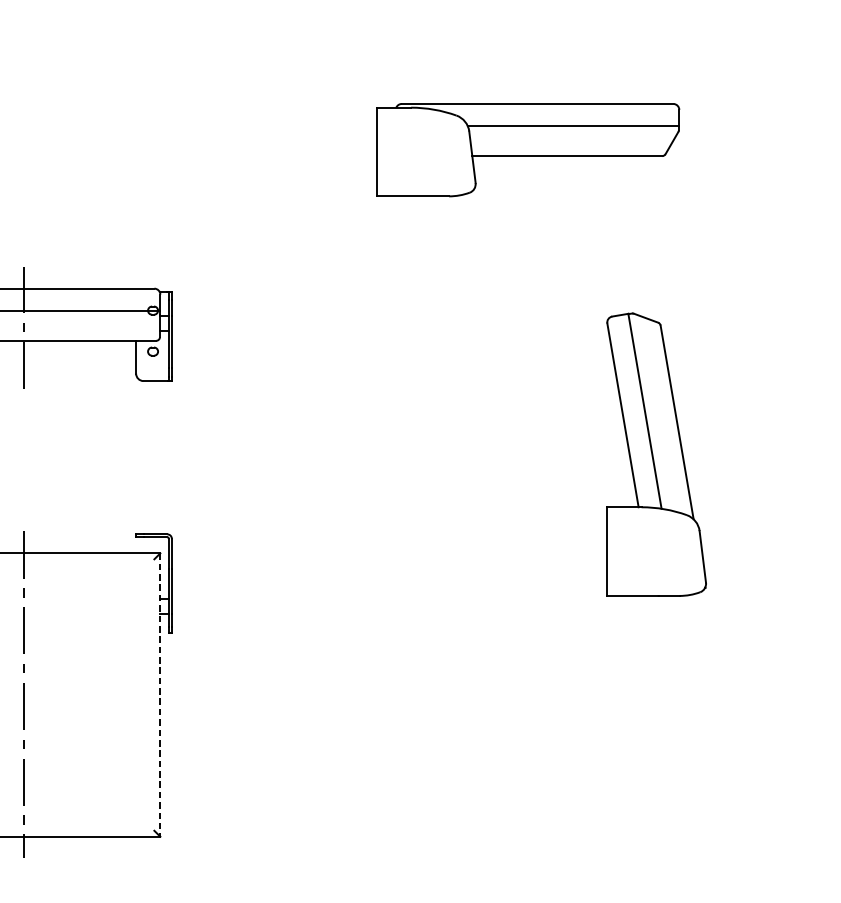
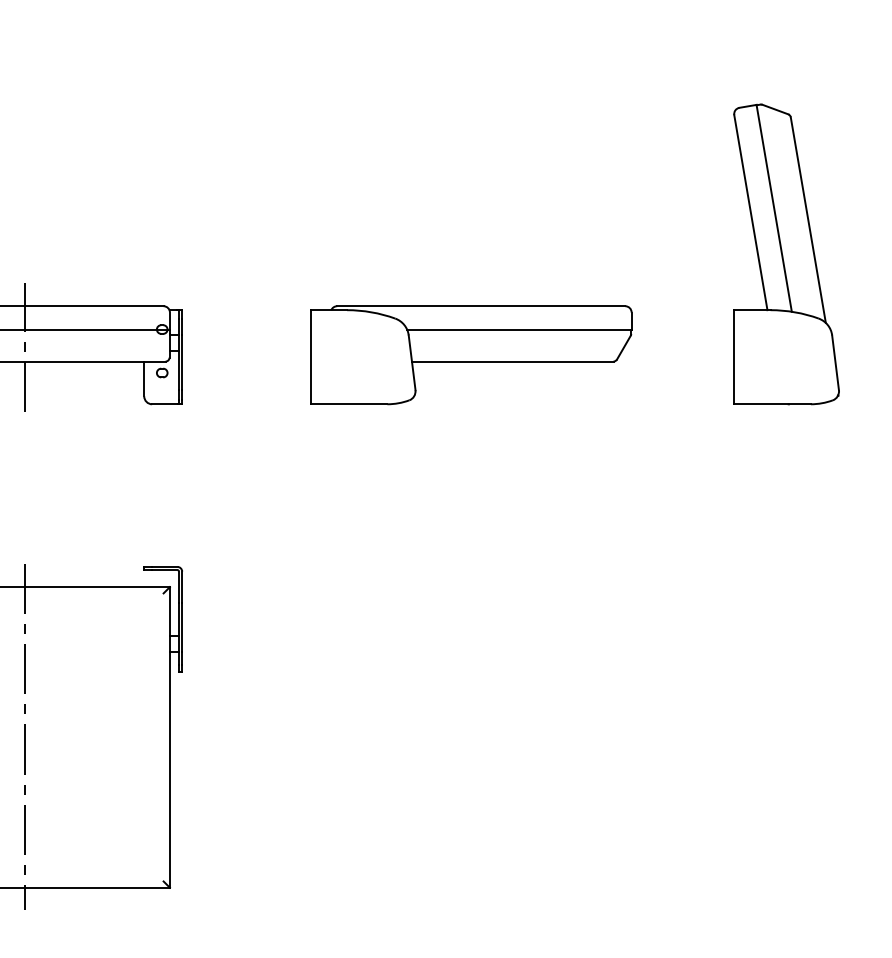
part: (528, 150) -> (471, 355), moved
part: (656, 454) -> (786, 254), moved
line: (159, 695) -> (169, 737), dashed -> solid

